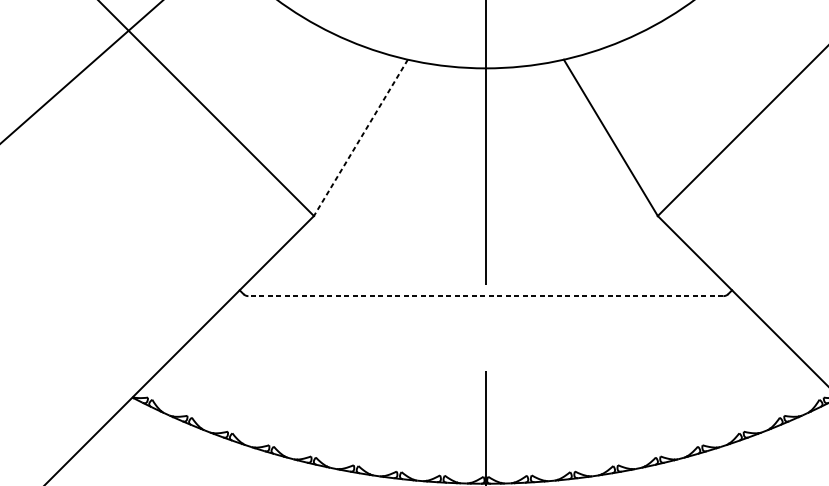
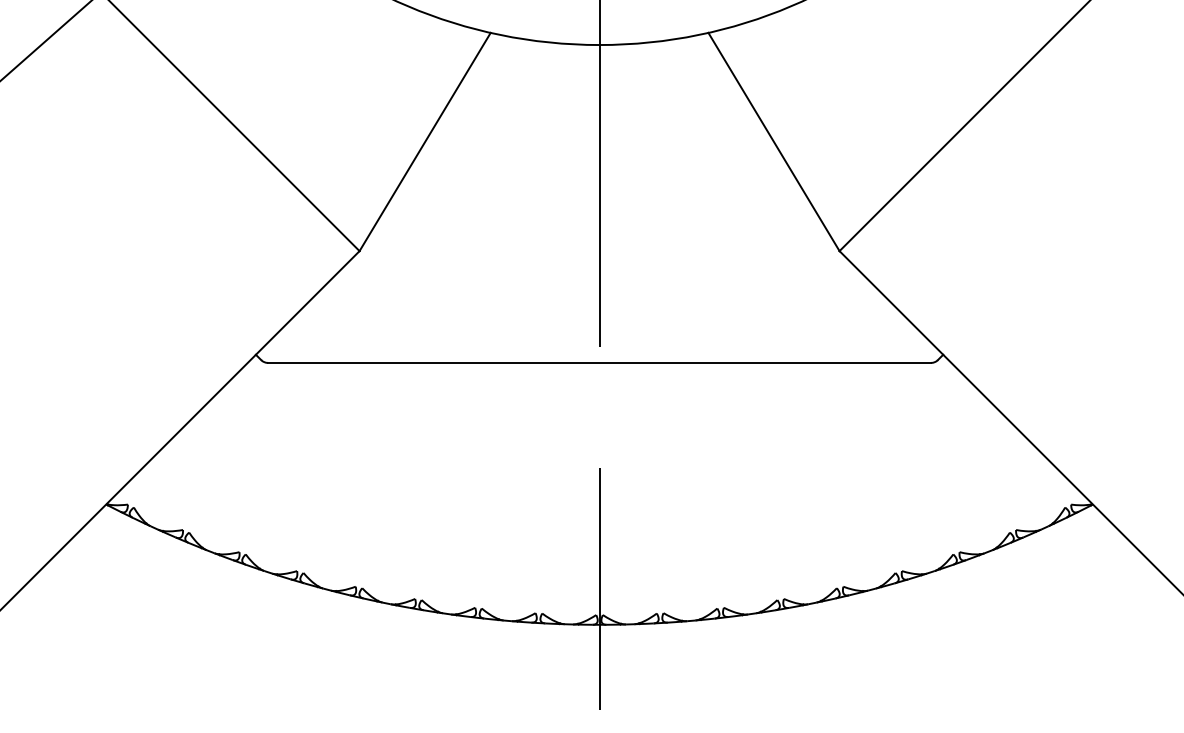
line: (360, 138) -> (424, 142), dashed -> solid
line: (485, 295) -> (599, 362), dashed -> solid

